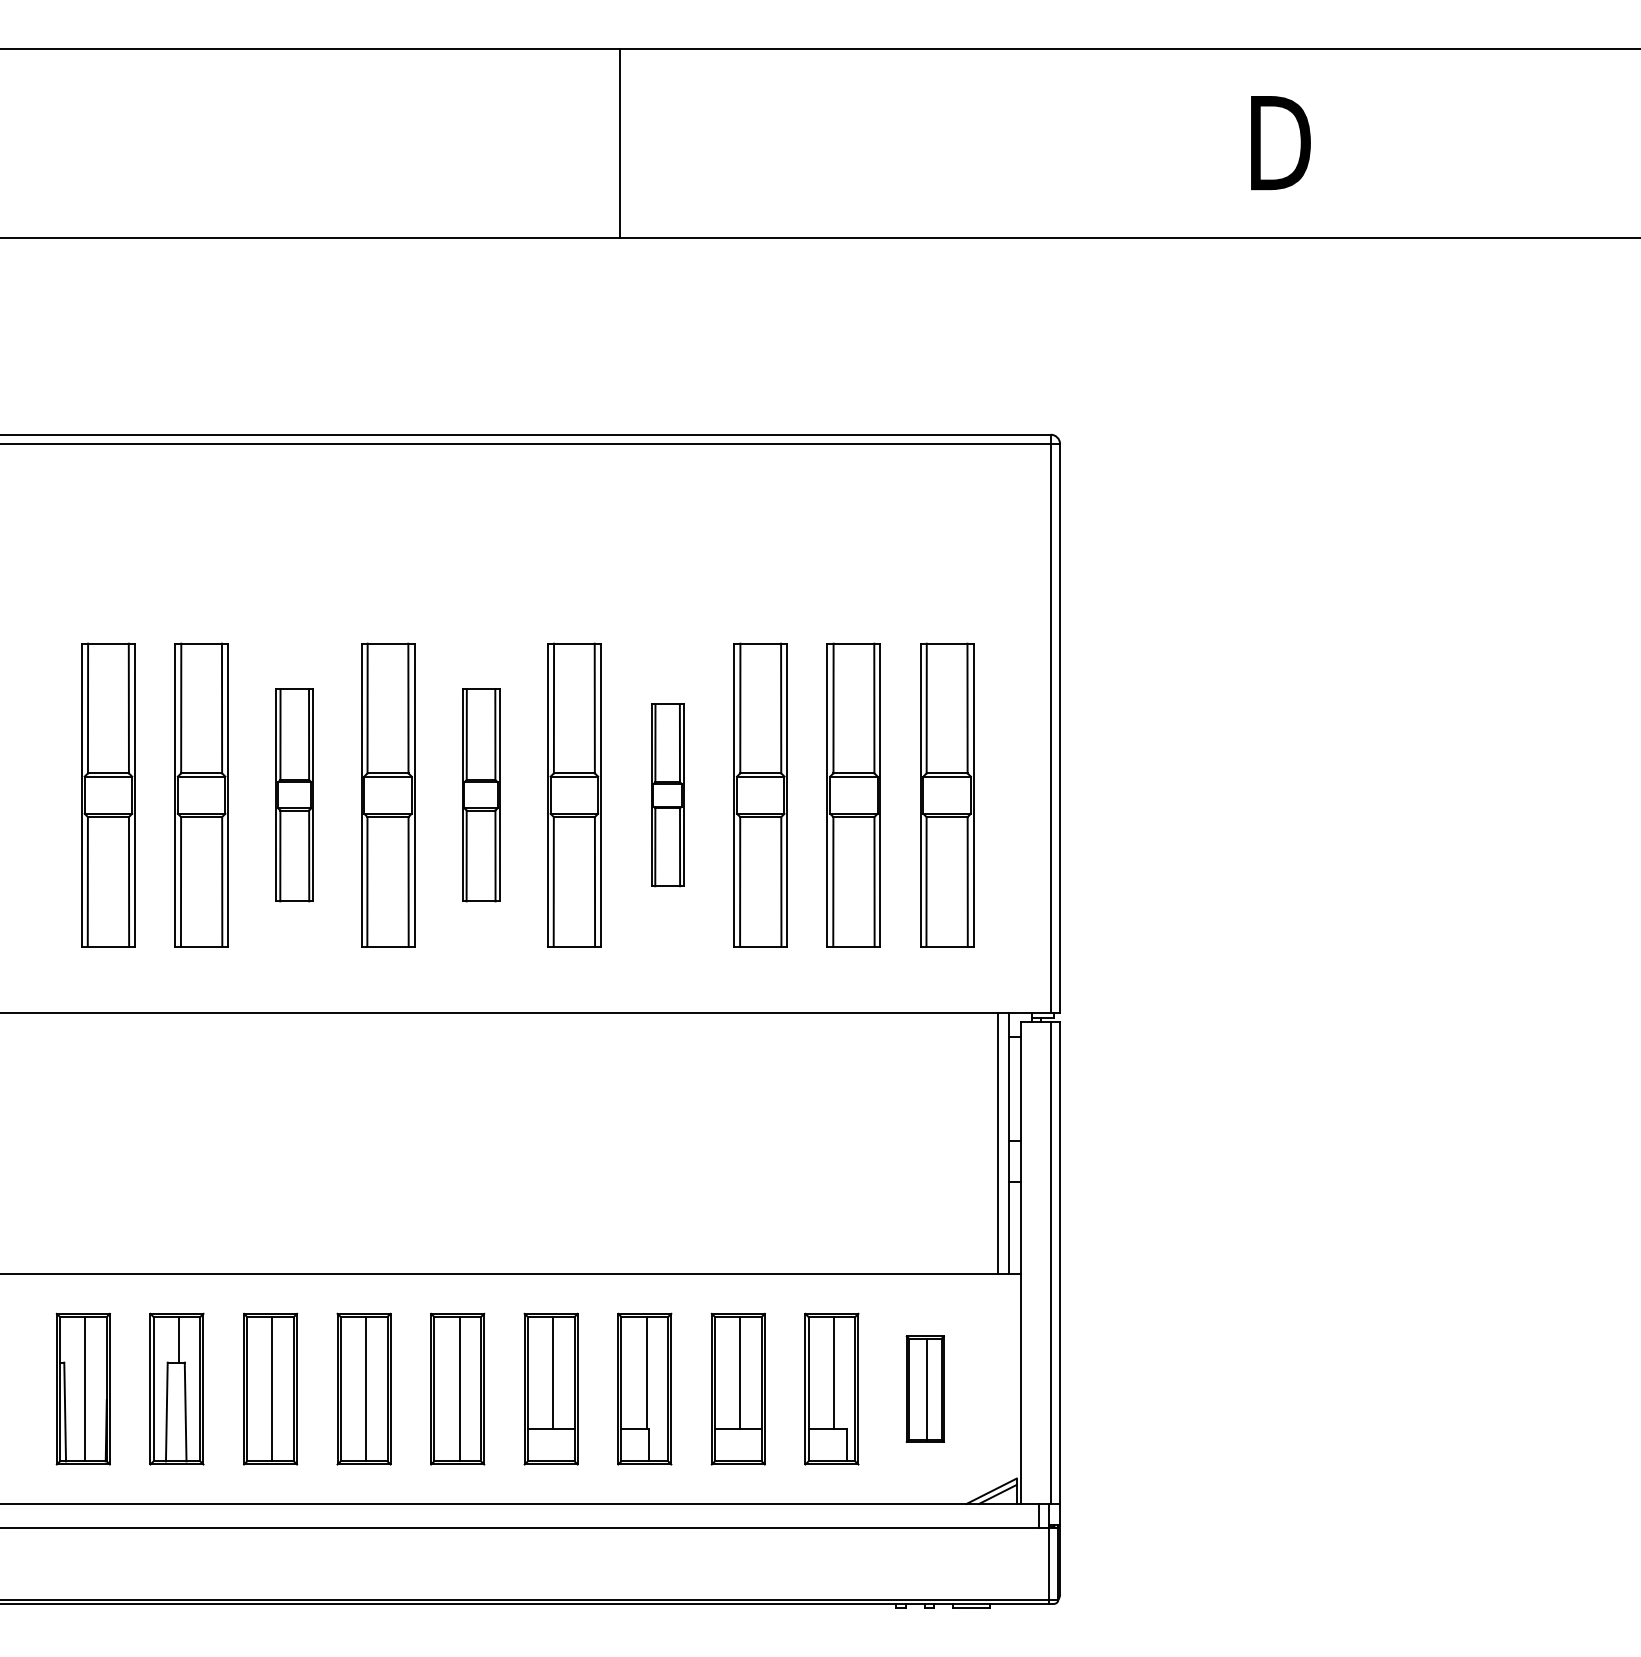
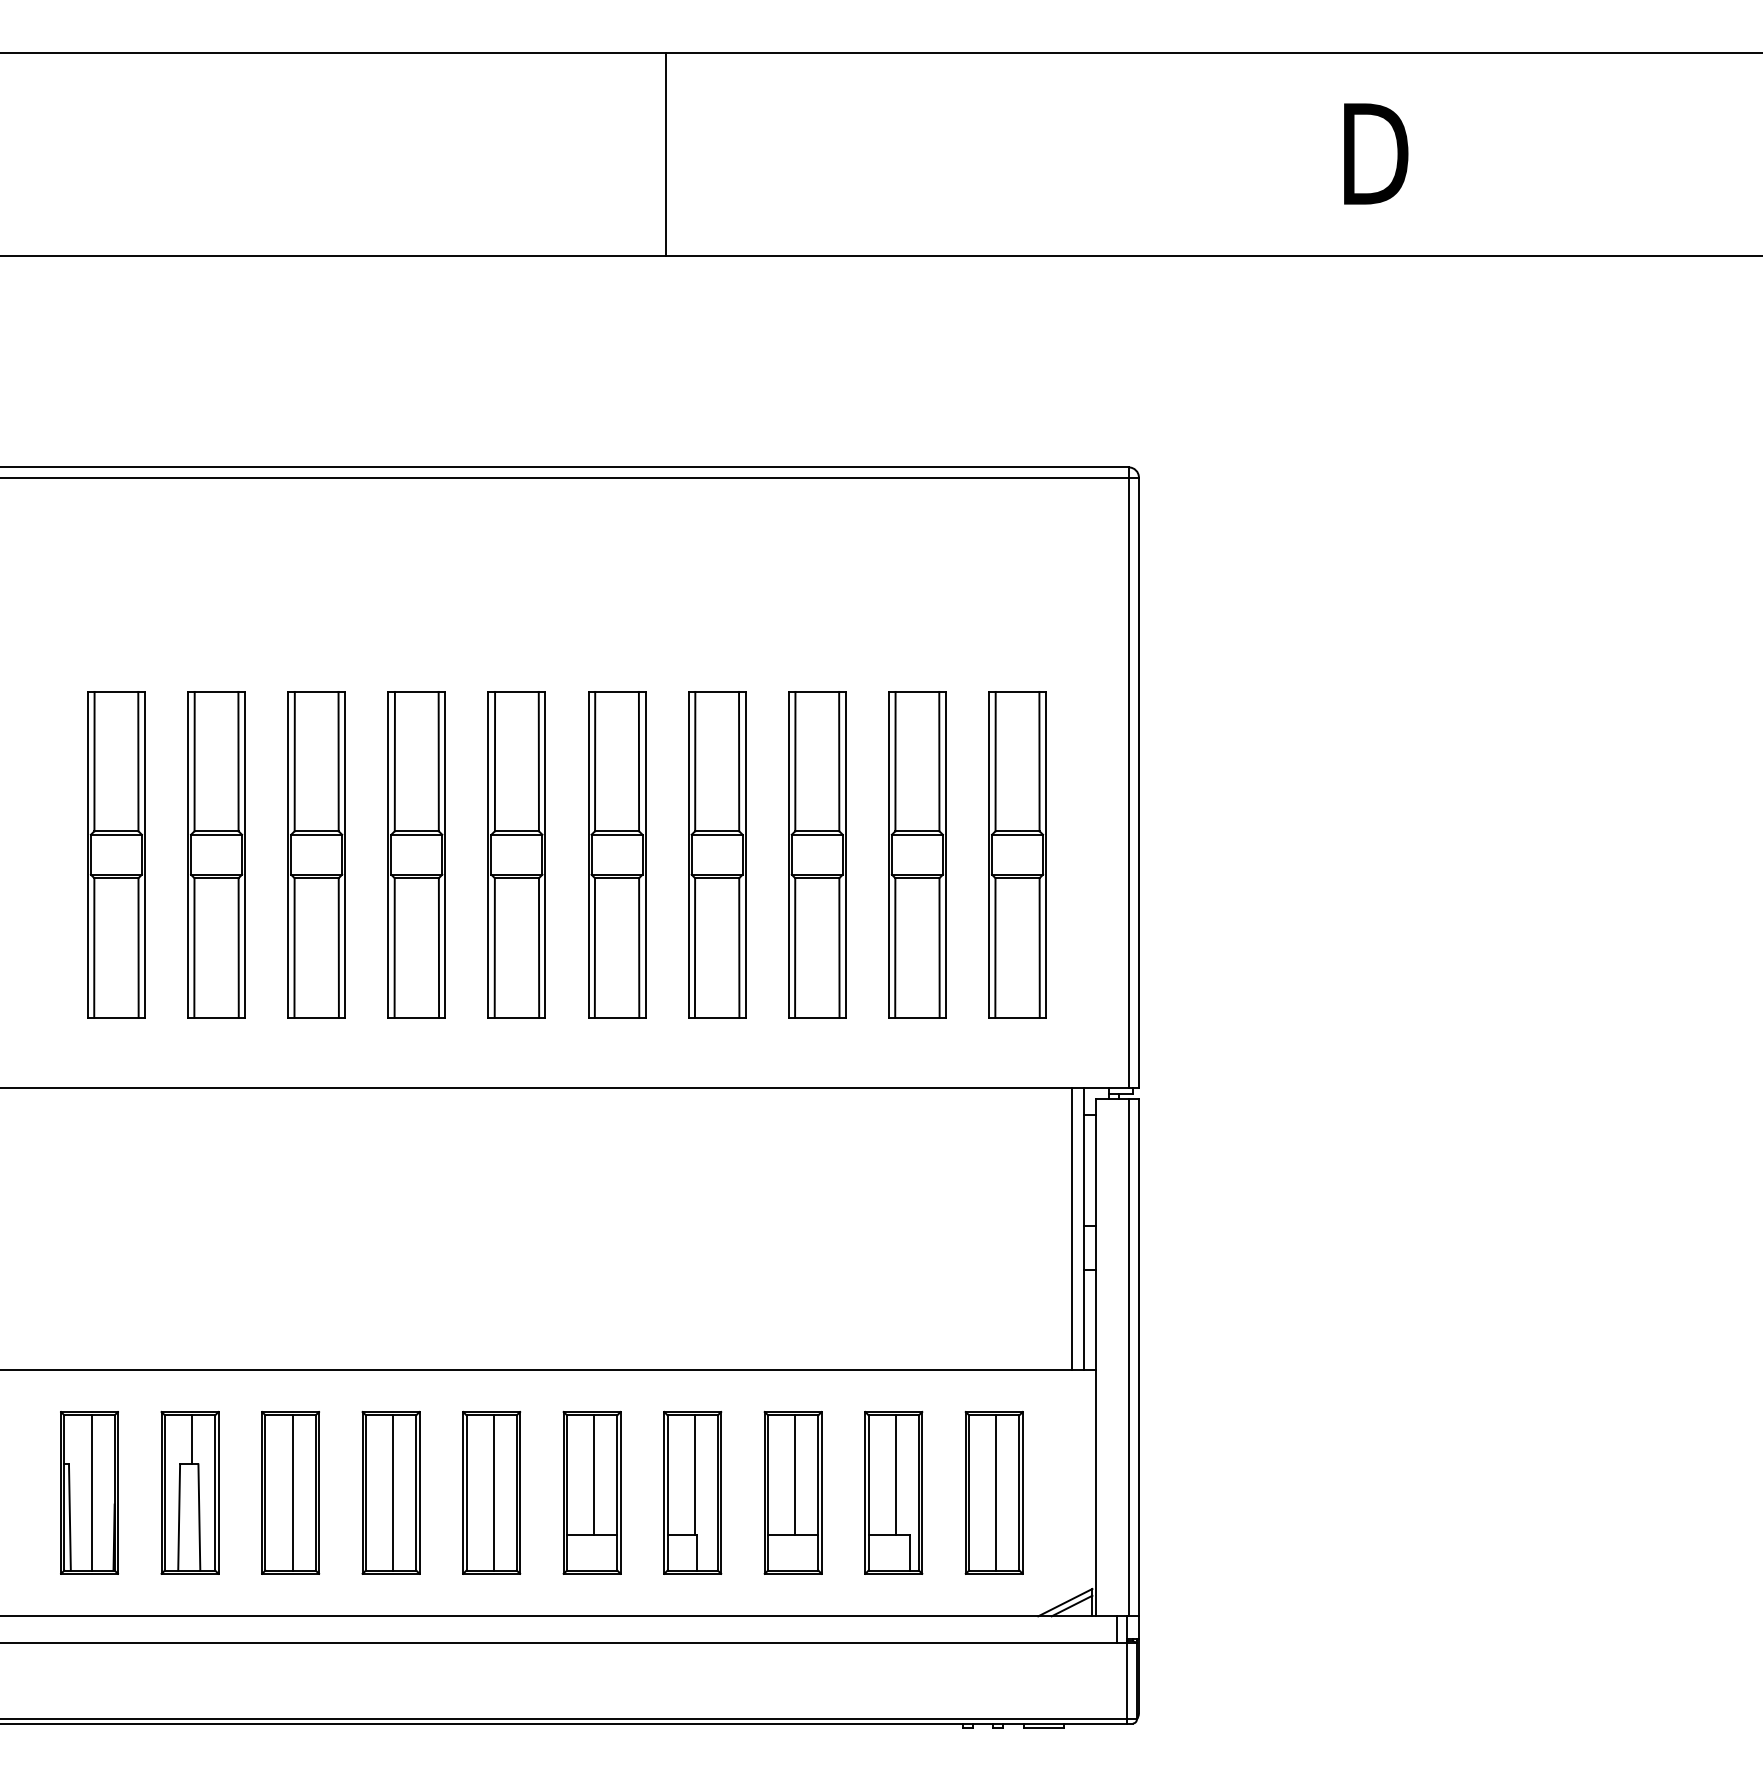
part: (294, 794) -> (316, 854), size x1.43
part: (480, 794) -> (516, 854), size x1.43
part: (667, 794) -> (717, 854), size x1.67
part: (924, 1388) -> (993, 1492), size x1.43

